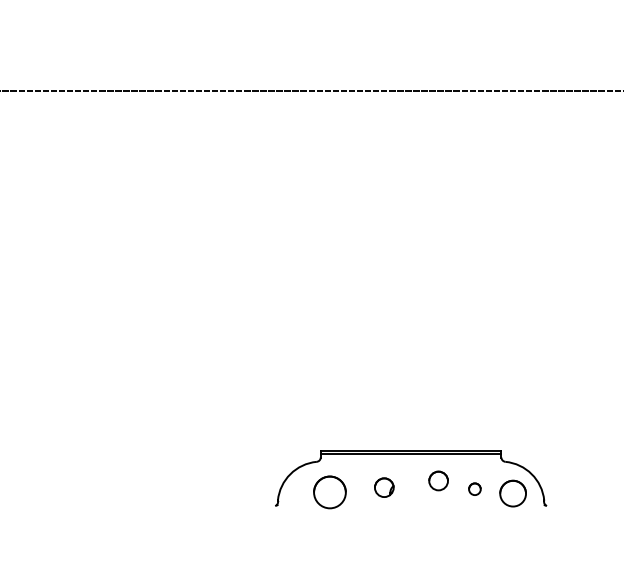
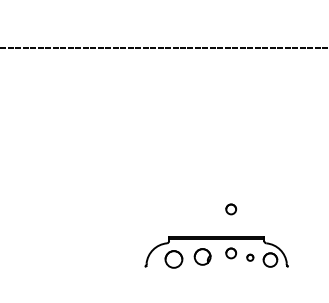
part: (439, 397) -> (231, 209), added
part: (384, 486) -> (202, 256), size x1.6

